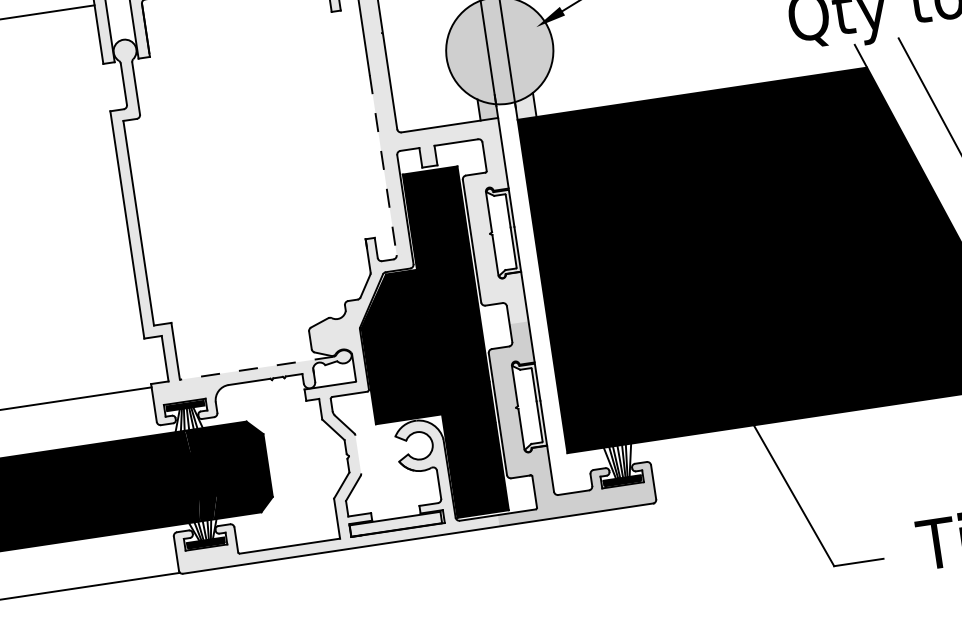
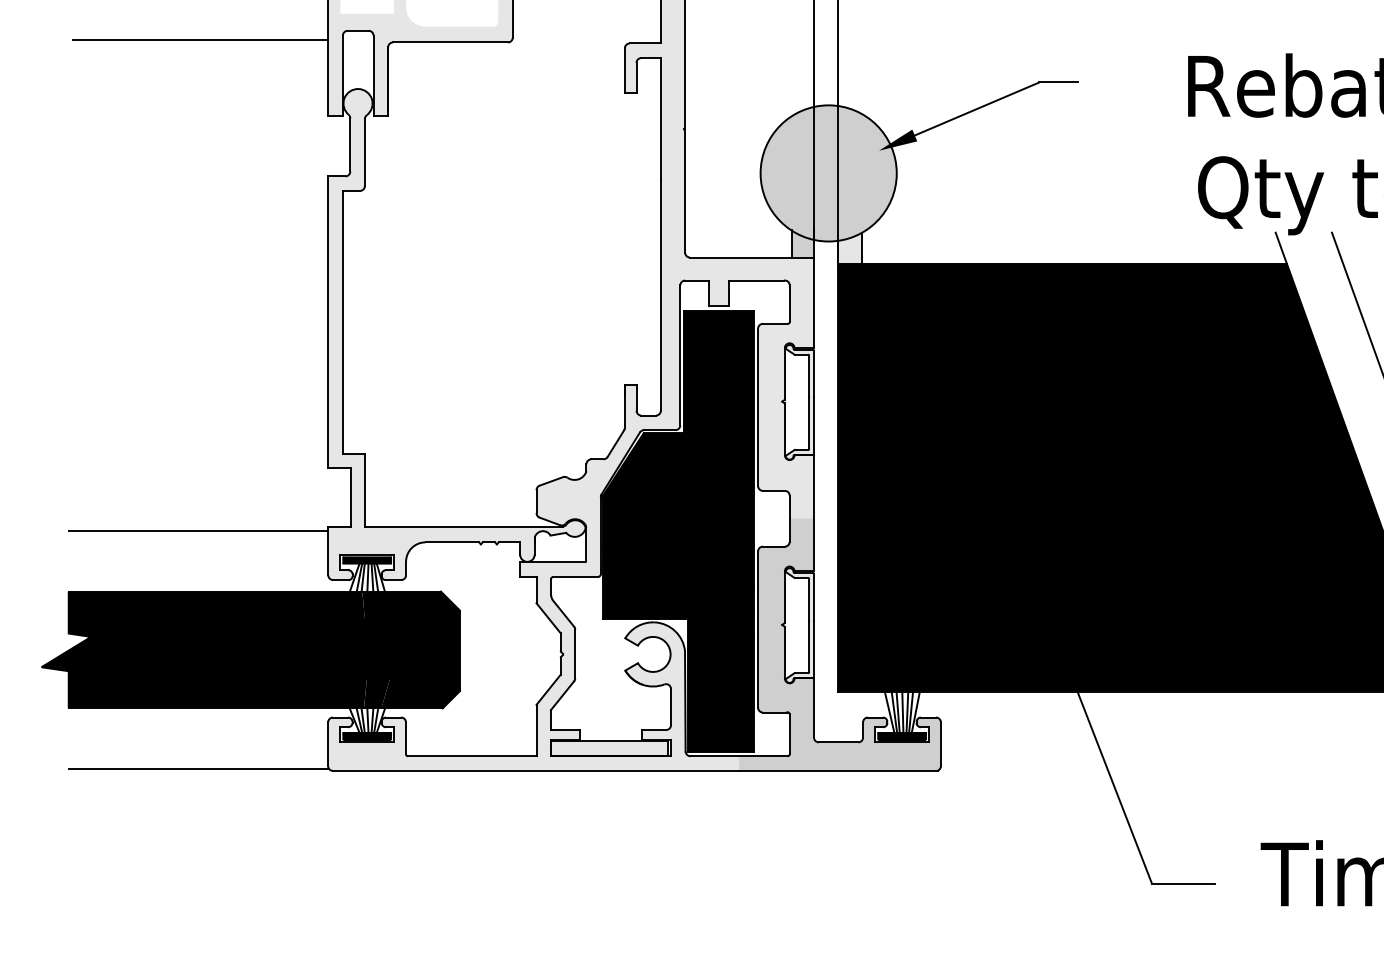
line: (383, 165) -> (660, 295), dashed -> solid
line: (256, 368) -> (463, 526), dashed -> solid
line: (358, 454) -> (575, 653), added

